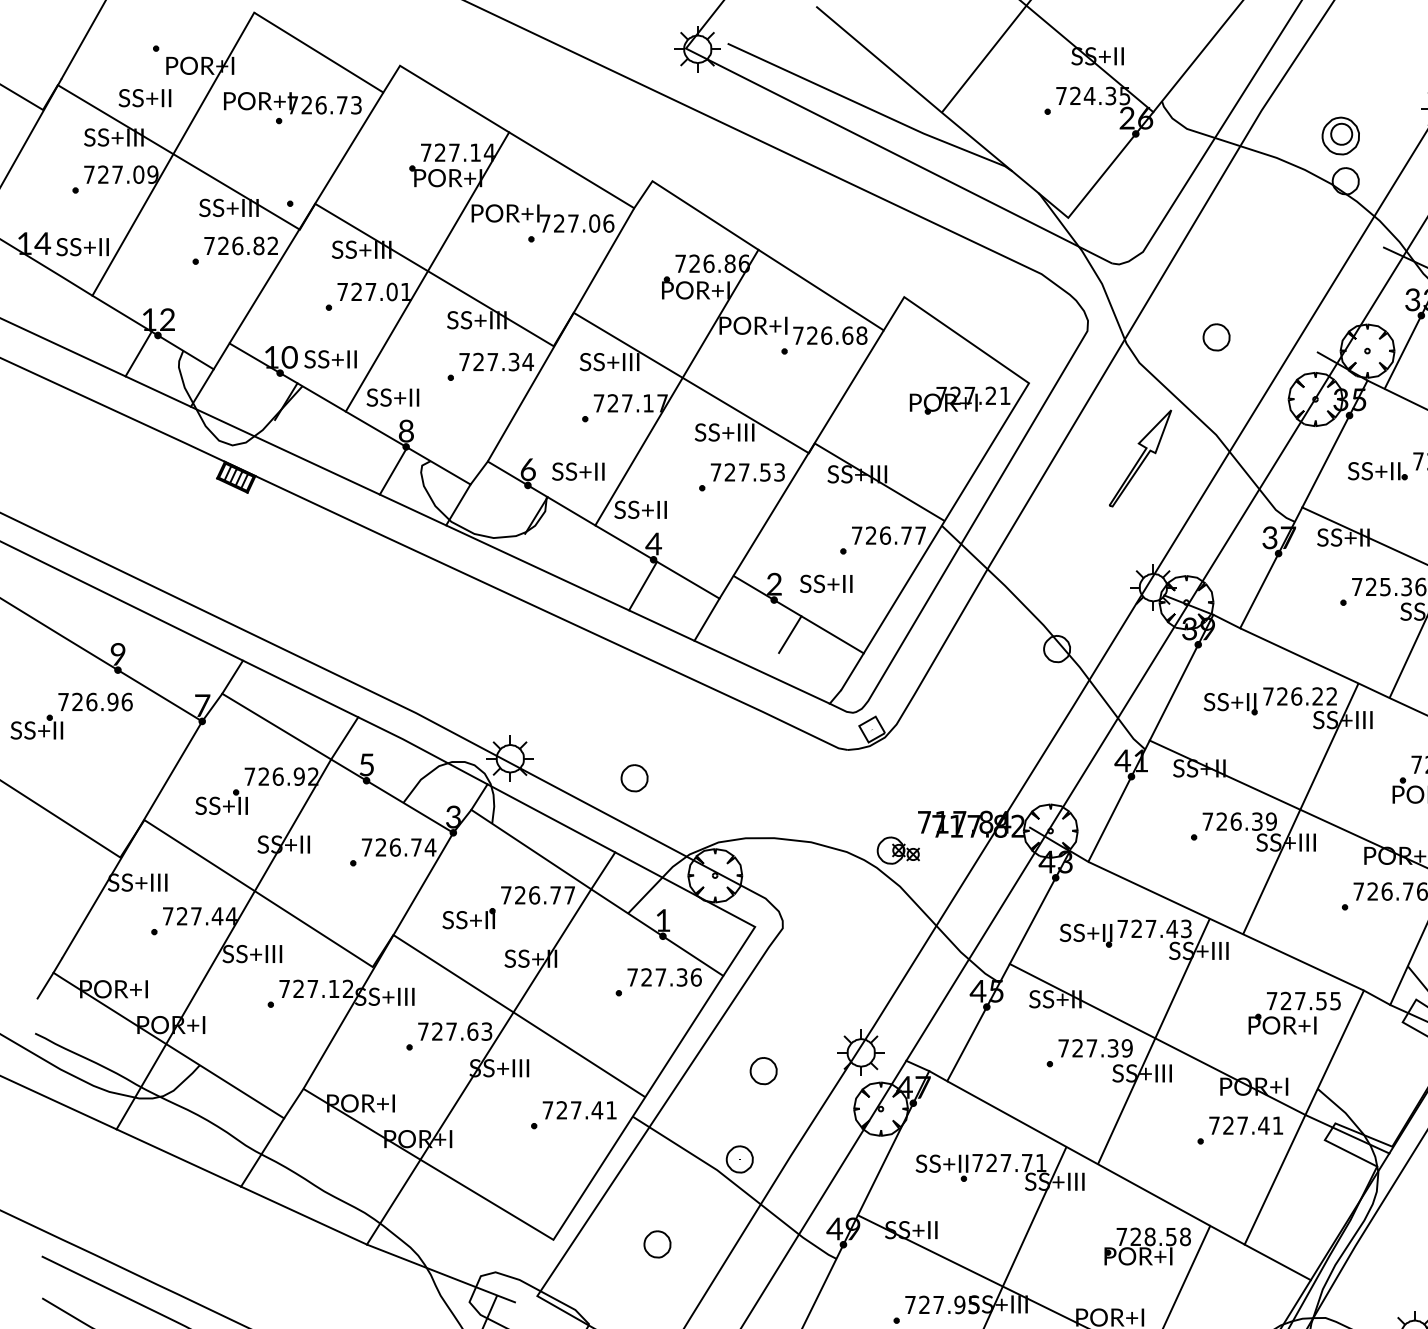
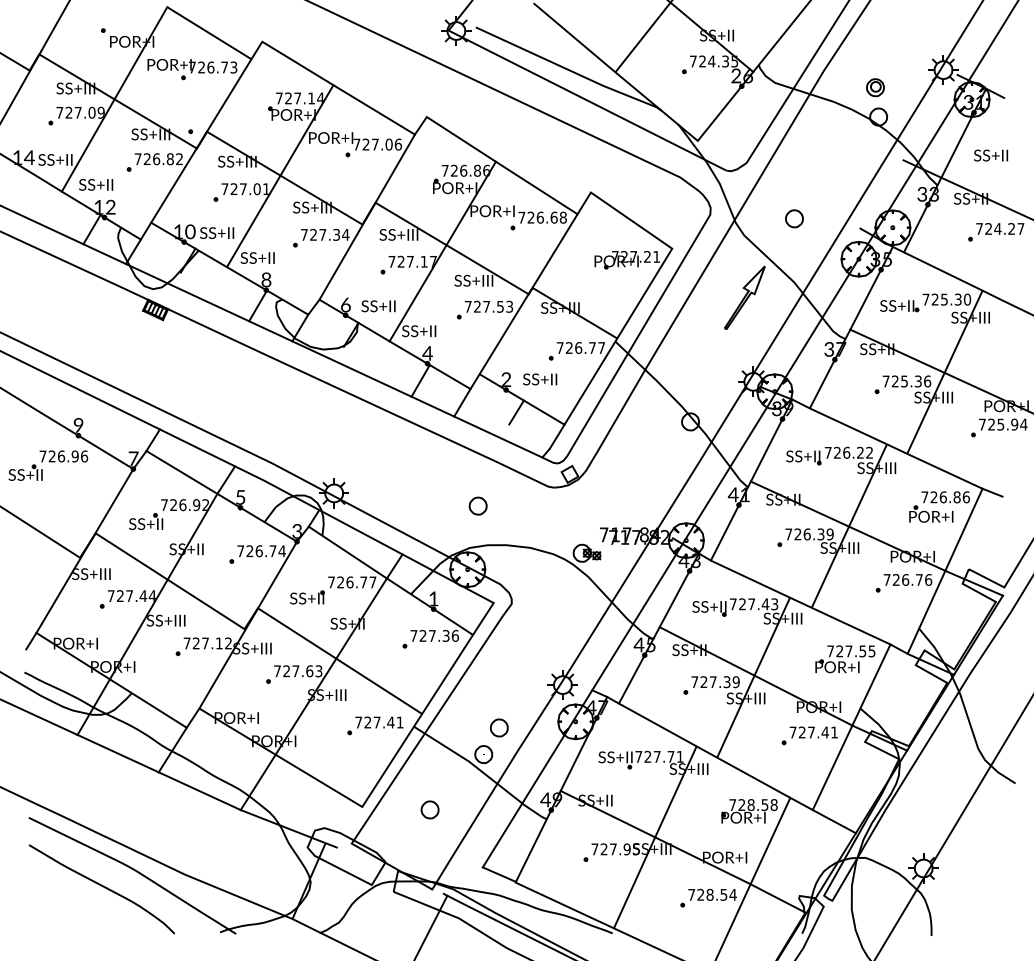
text: (145, 97) -> (96, 184), moved
part: (1340, 135) -> (875, 87), size x0.71
part: (633, 777) -> (477, 505), moved
part: (762, 1070) -> (498, 727), moved

